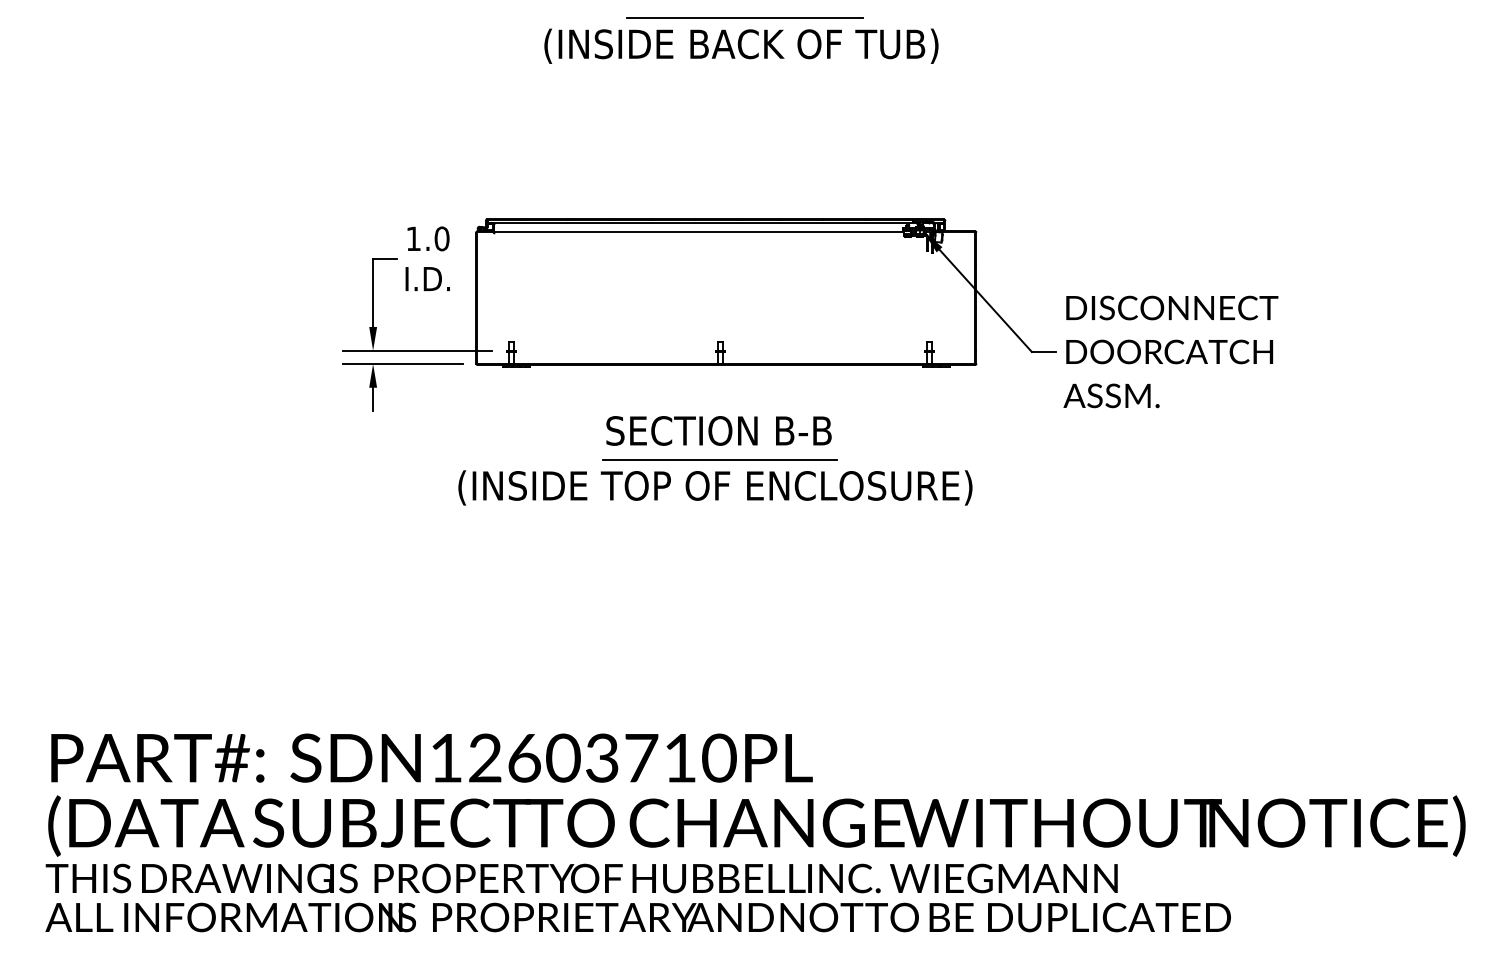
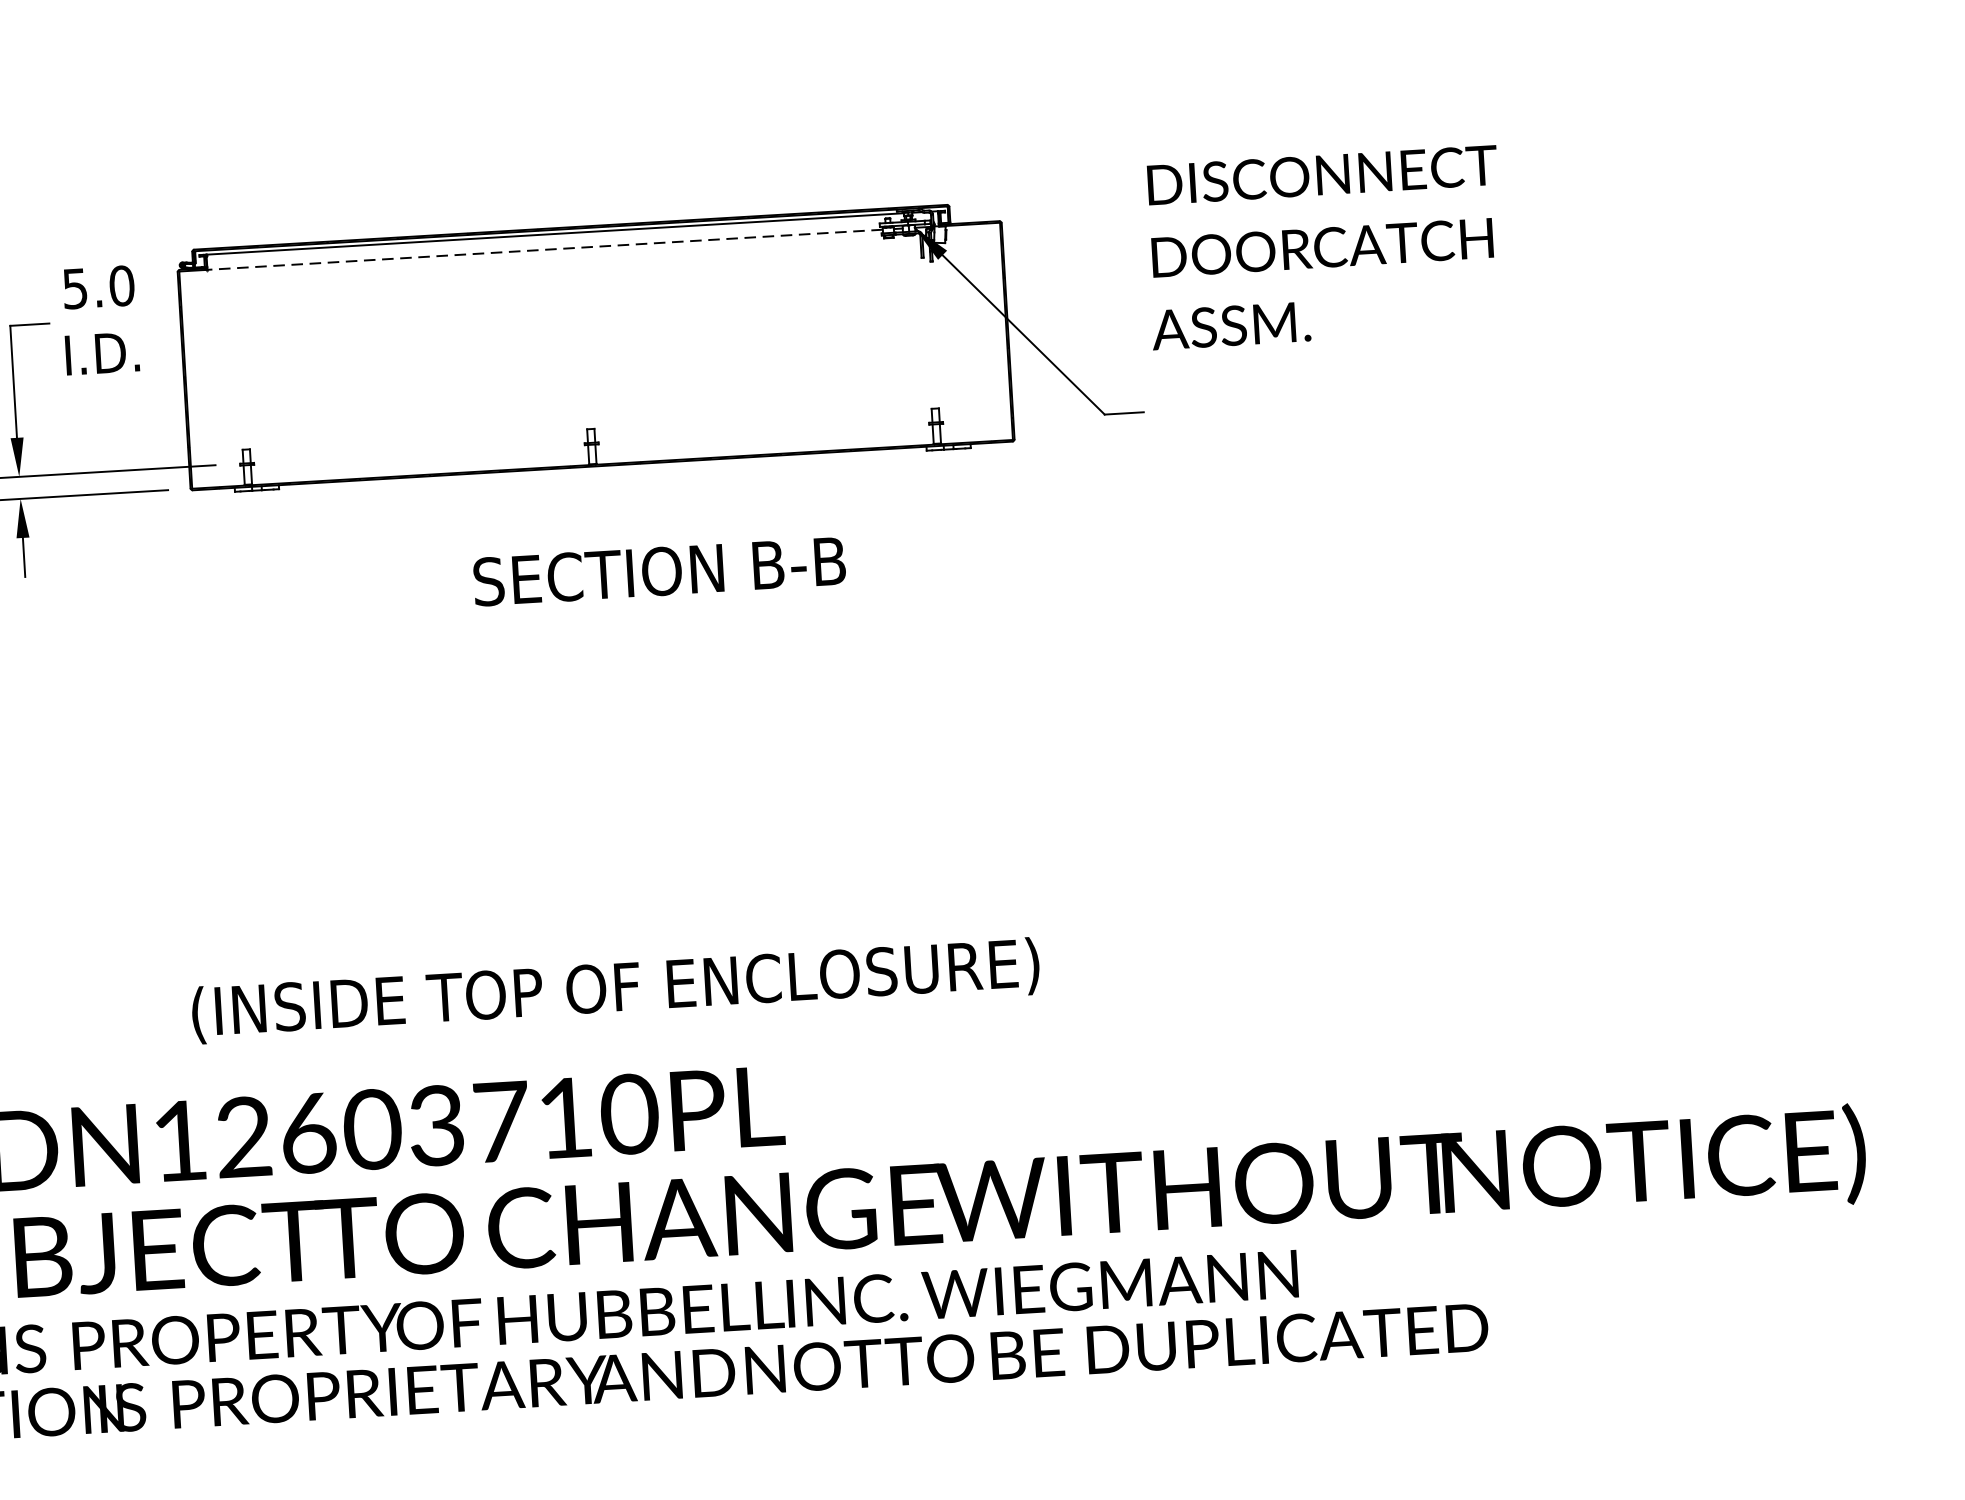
line: (698, 232) -> (543, 250), solid -> dashed
text: (413, 238) -> (74, 288), 1.0 -> 5.0
text: (1170, 351) -> (1323, 246), moved
text: (718, 430) -> (658, 570), moved
line: (719, 459) -> (600, 622), removed
text: (715, 487) -> (615, 990), moved

